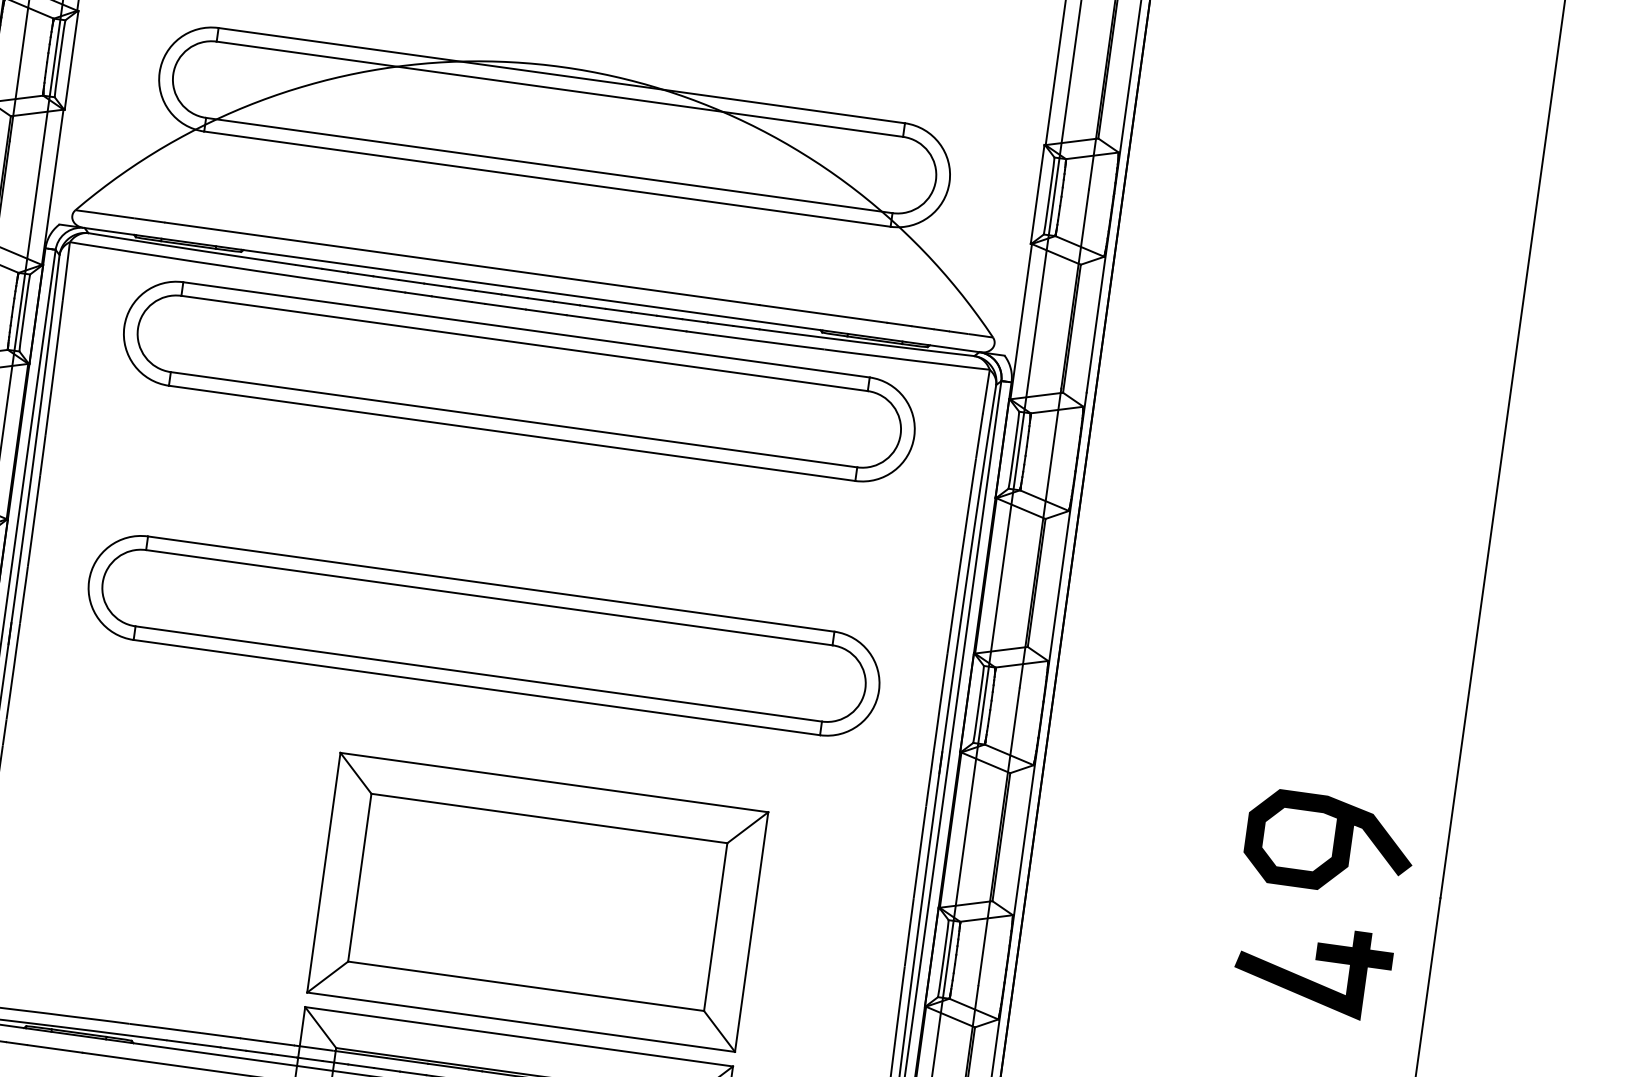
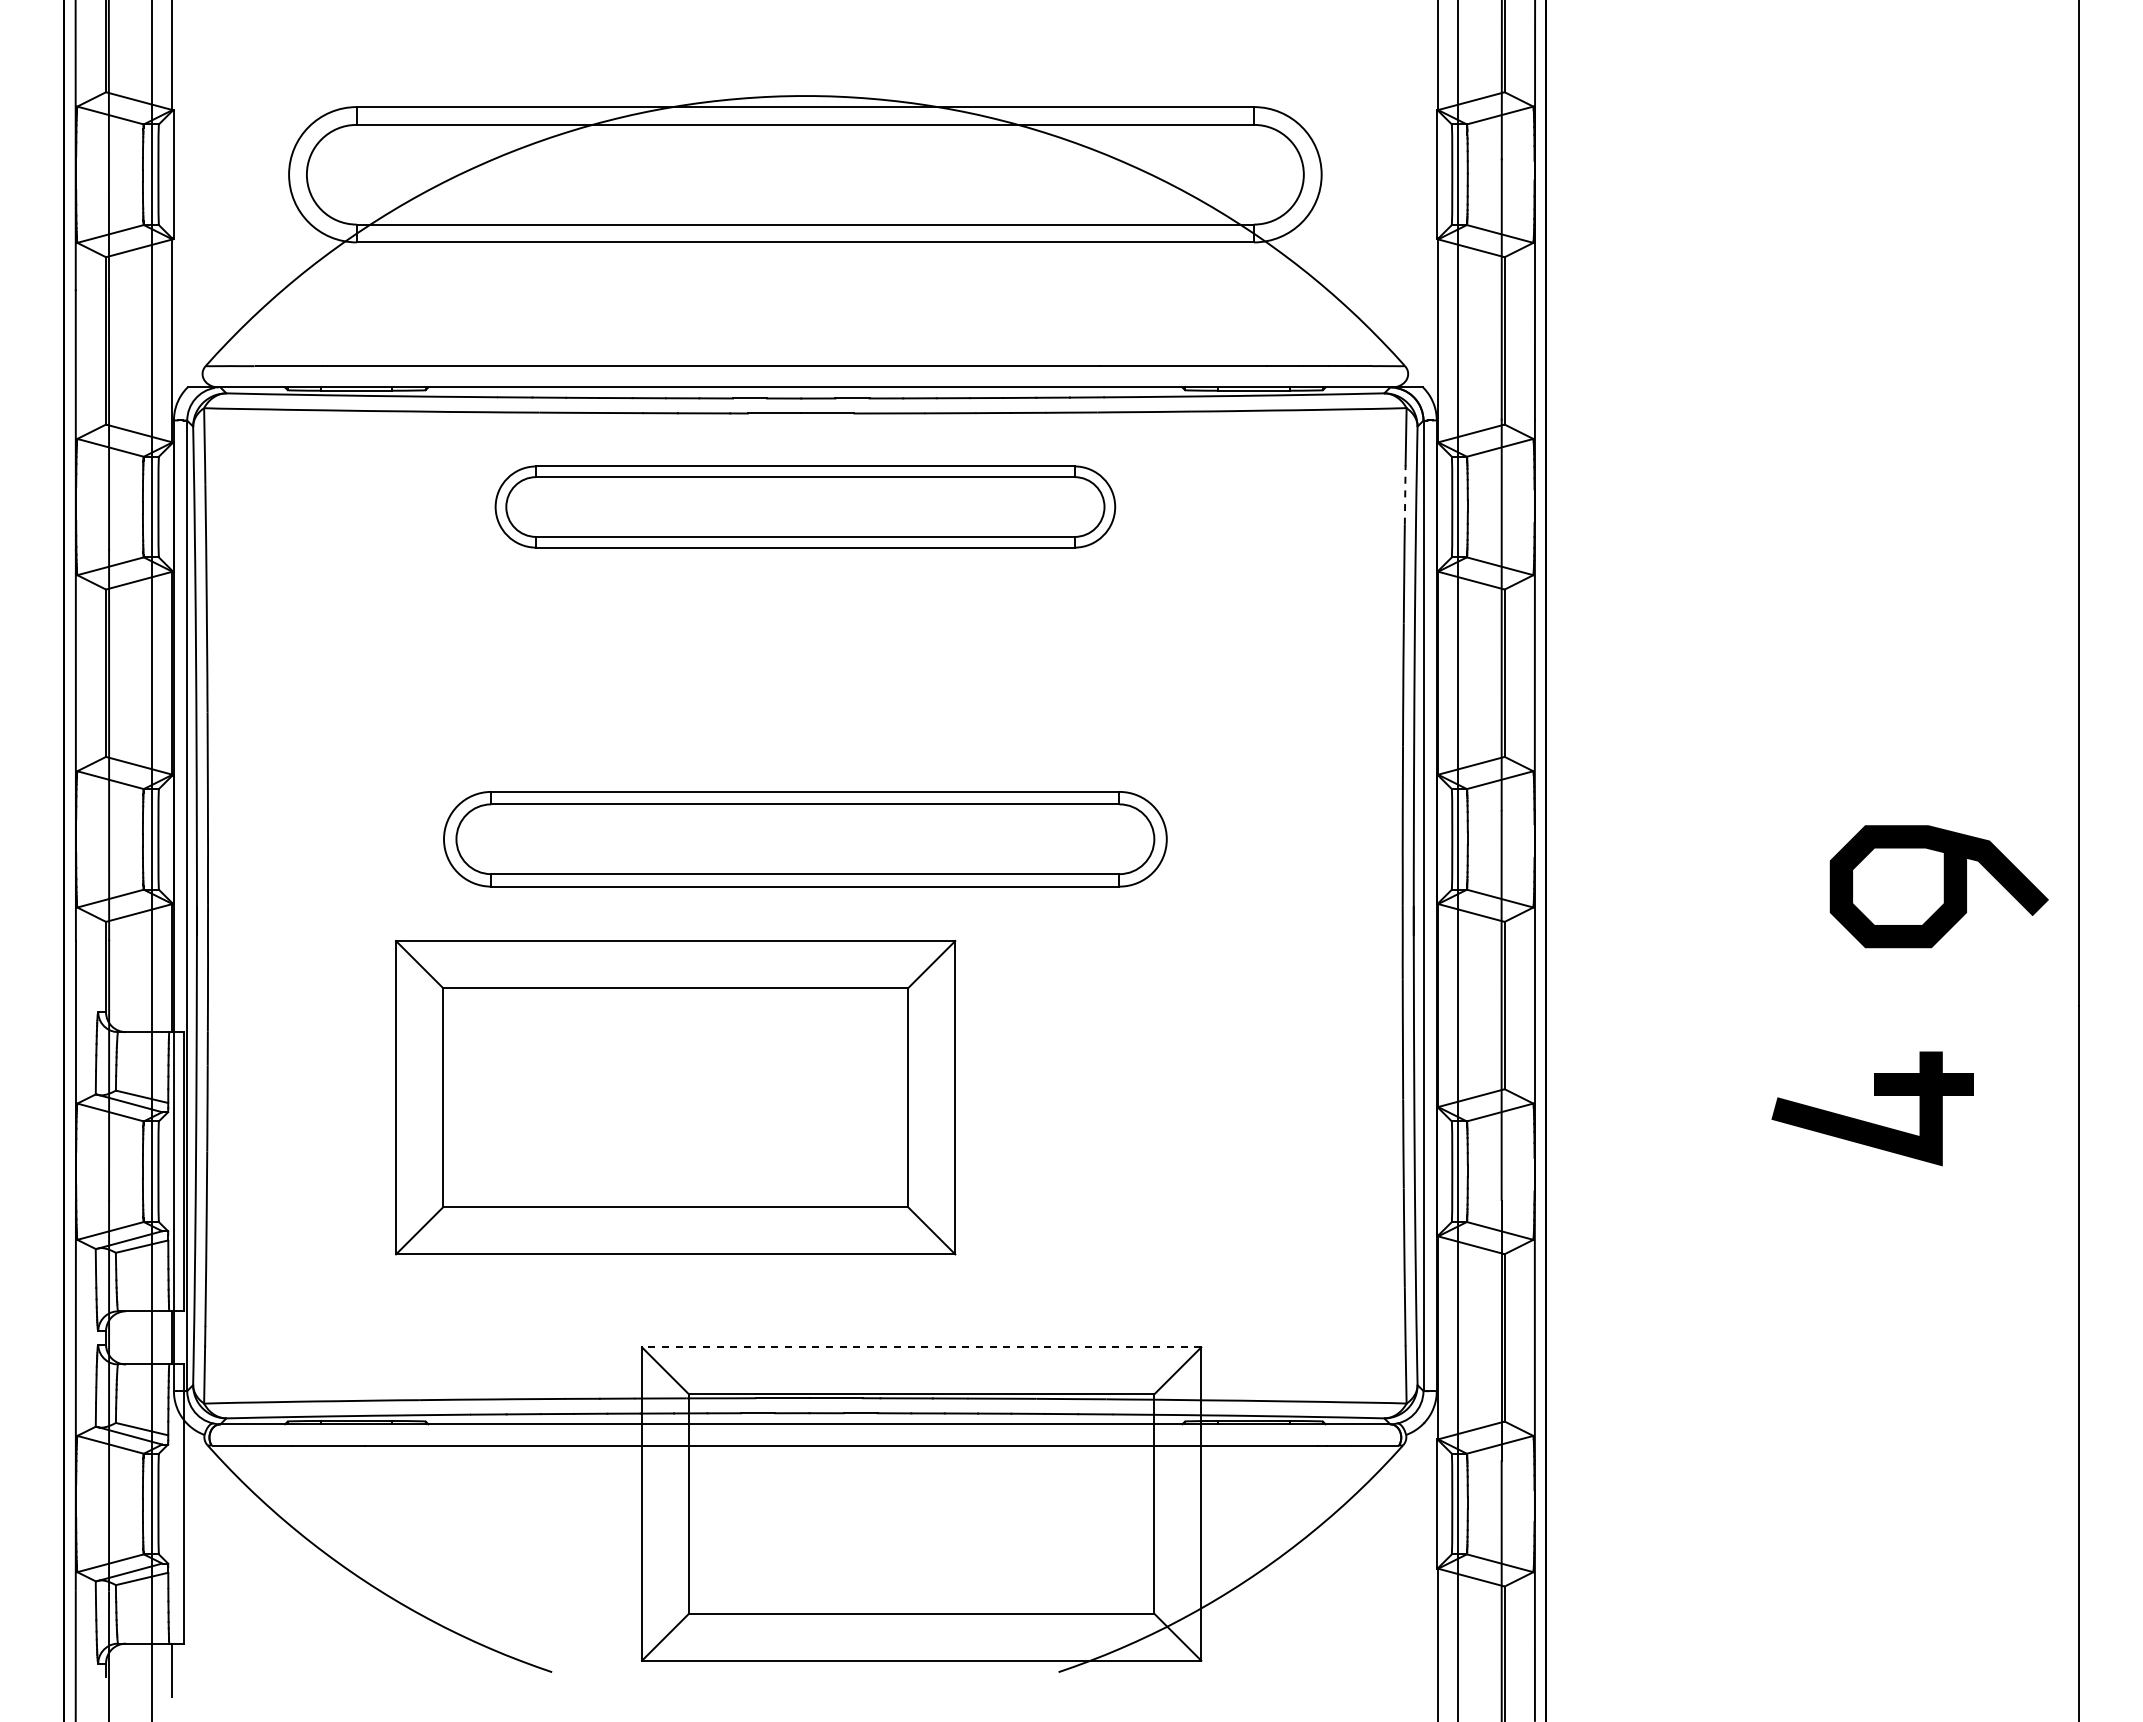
part: (519, 381) -> (805, 506), size x0.6
line: (979, 434) -> (1405, 493), solid -> dashed
part: (484, 635) -> (805, 838), size x0.7
curve: (1333, 844) -> (1943, 886), moved
part: (537, 902) -> (675, 1097), moved
part: (1315, 959) -> (1874, 1095), moved
line: (518, 1036) -> (921, 1347), solid -> dashed

